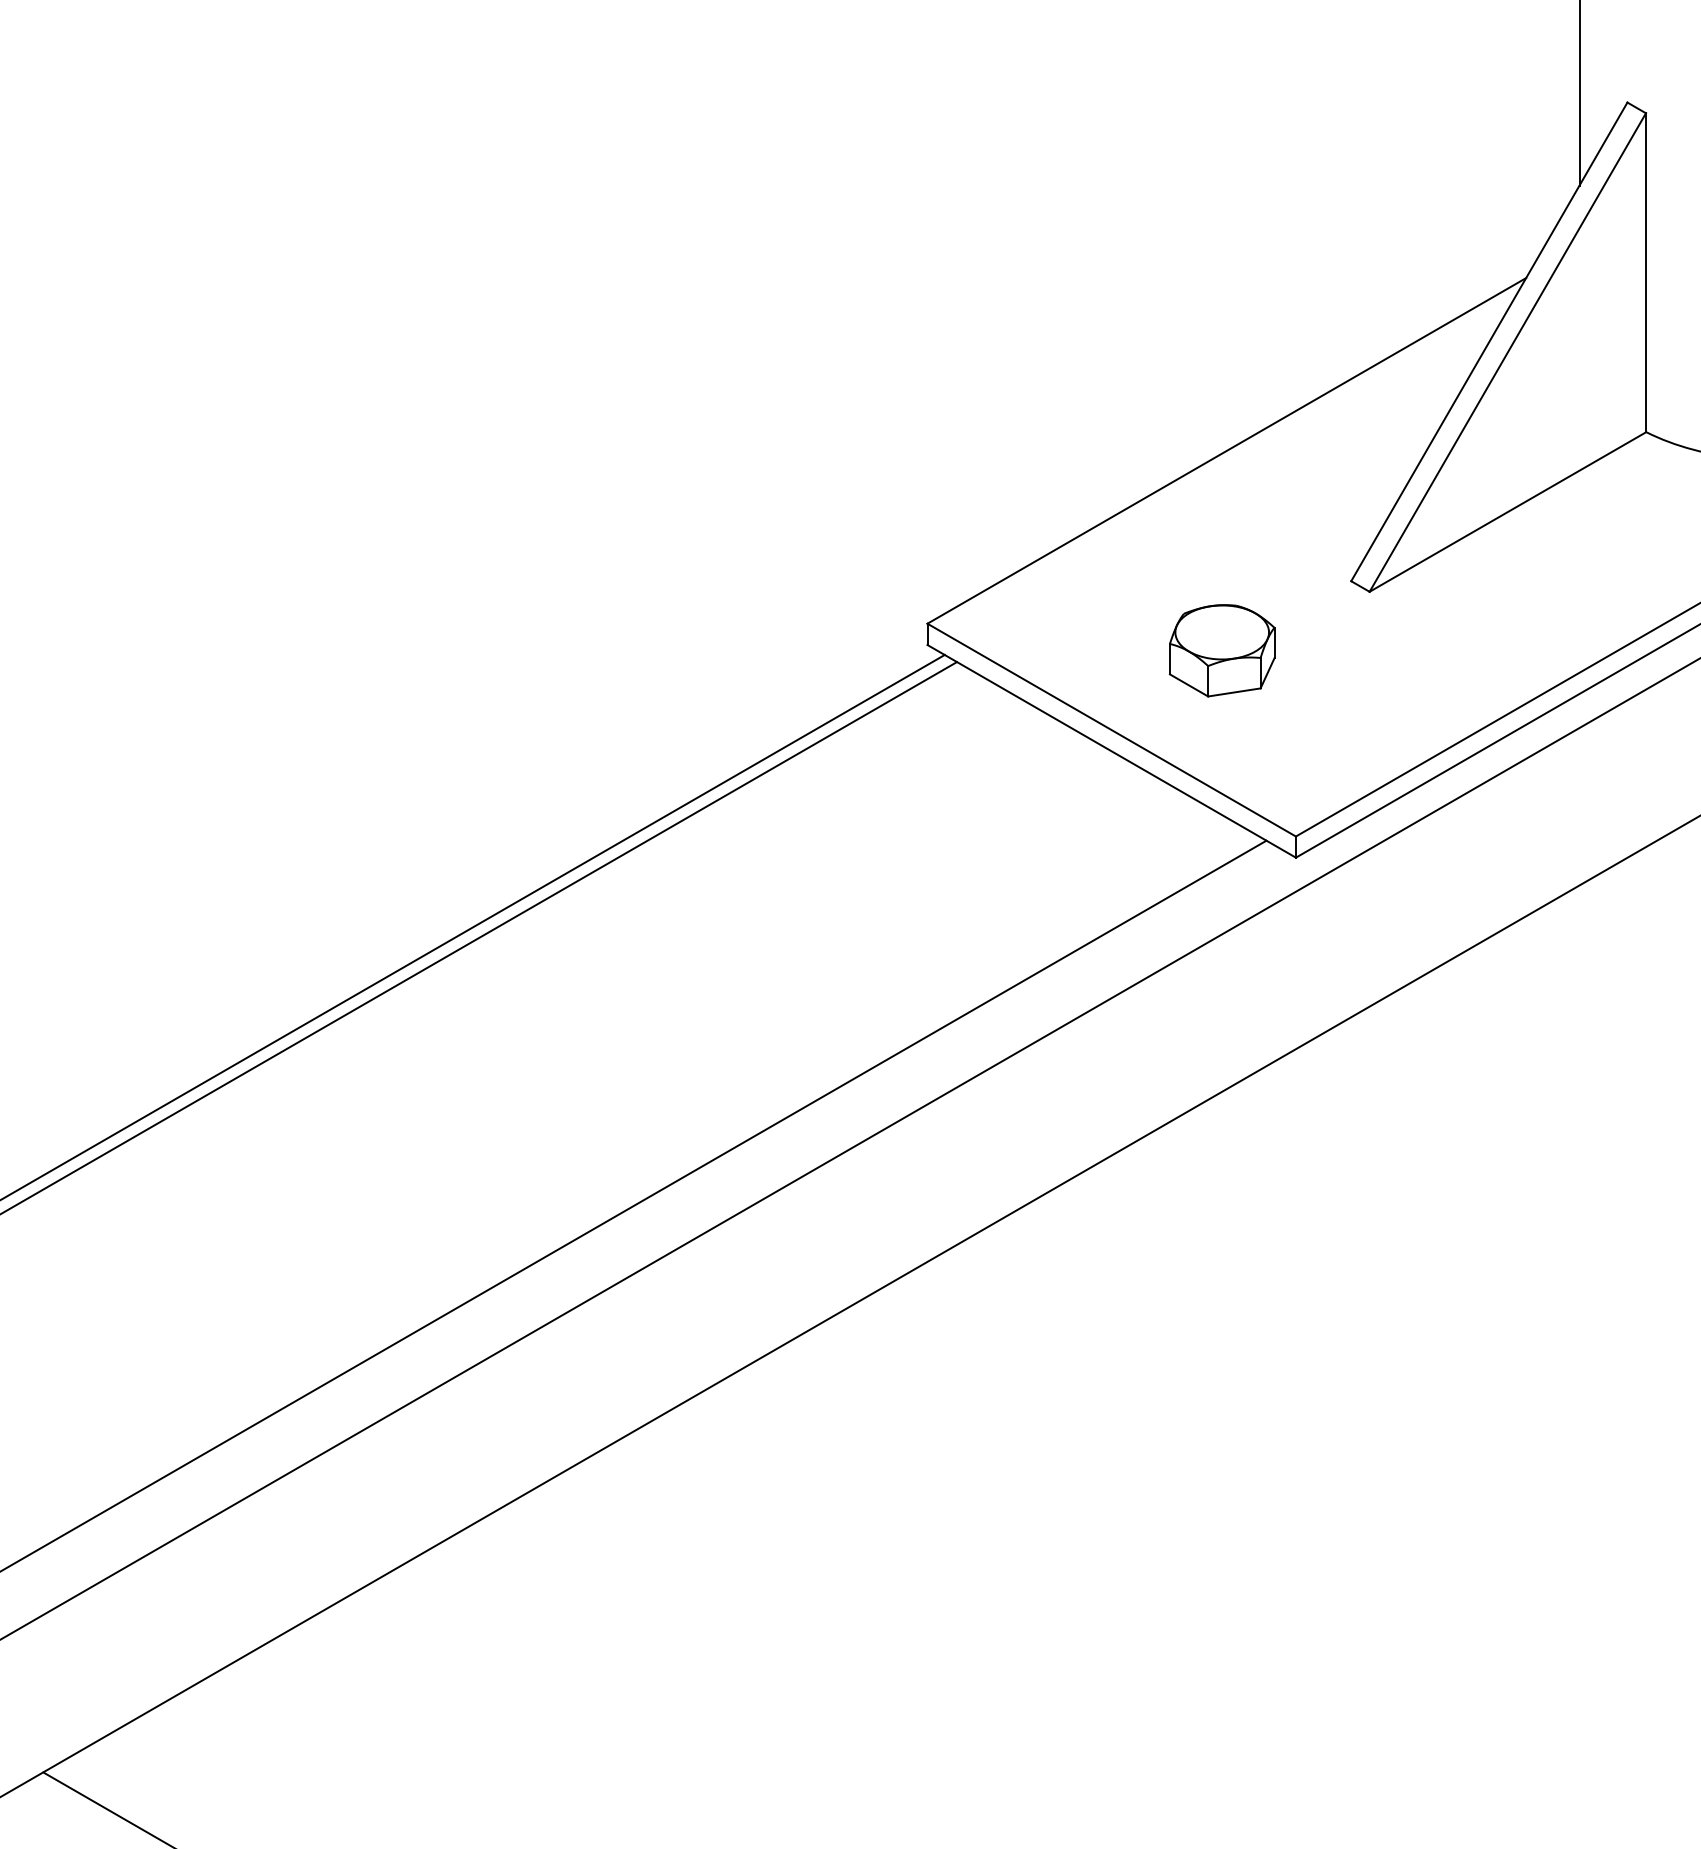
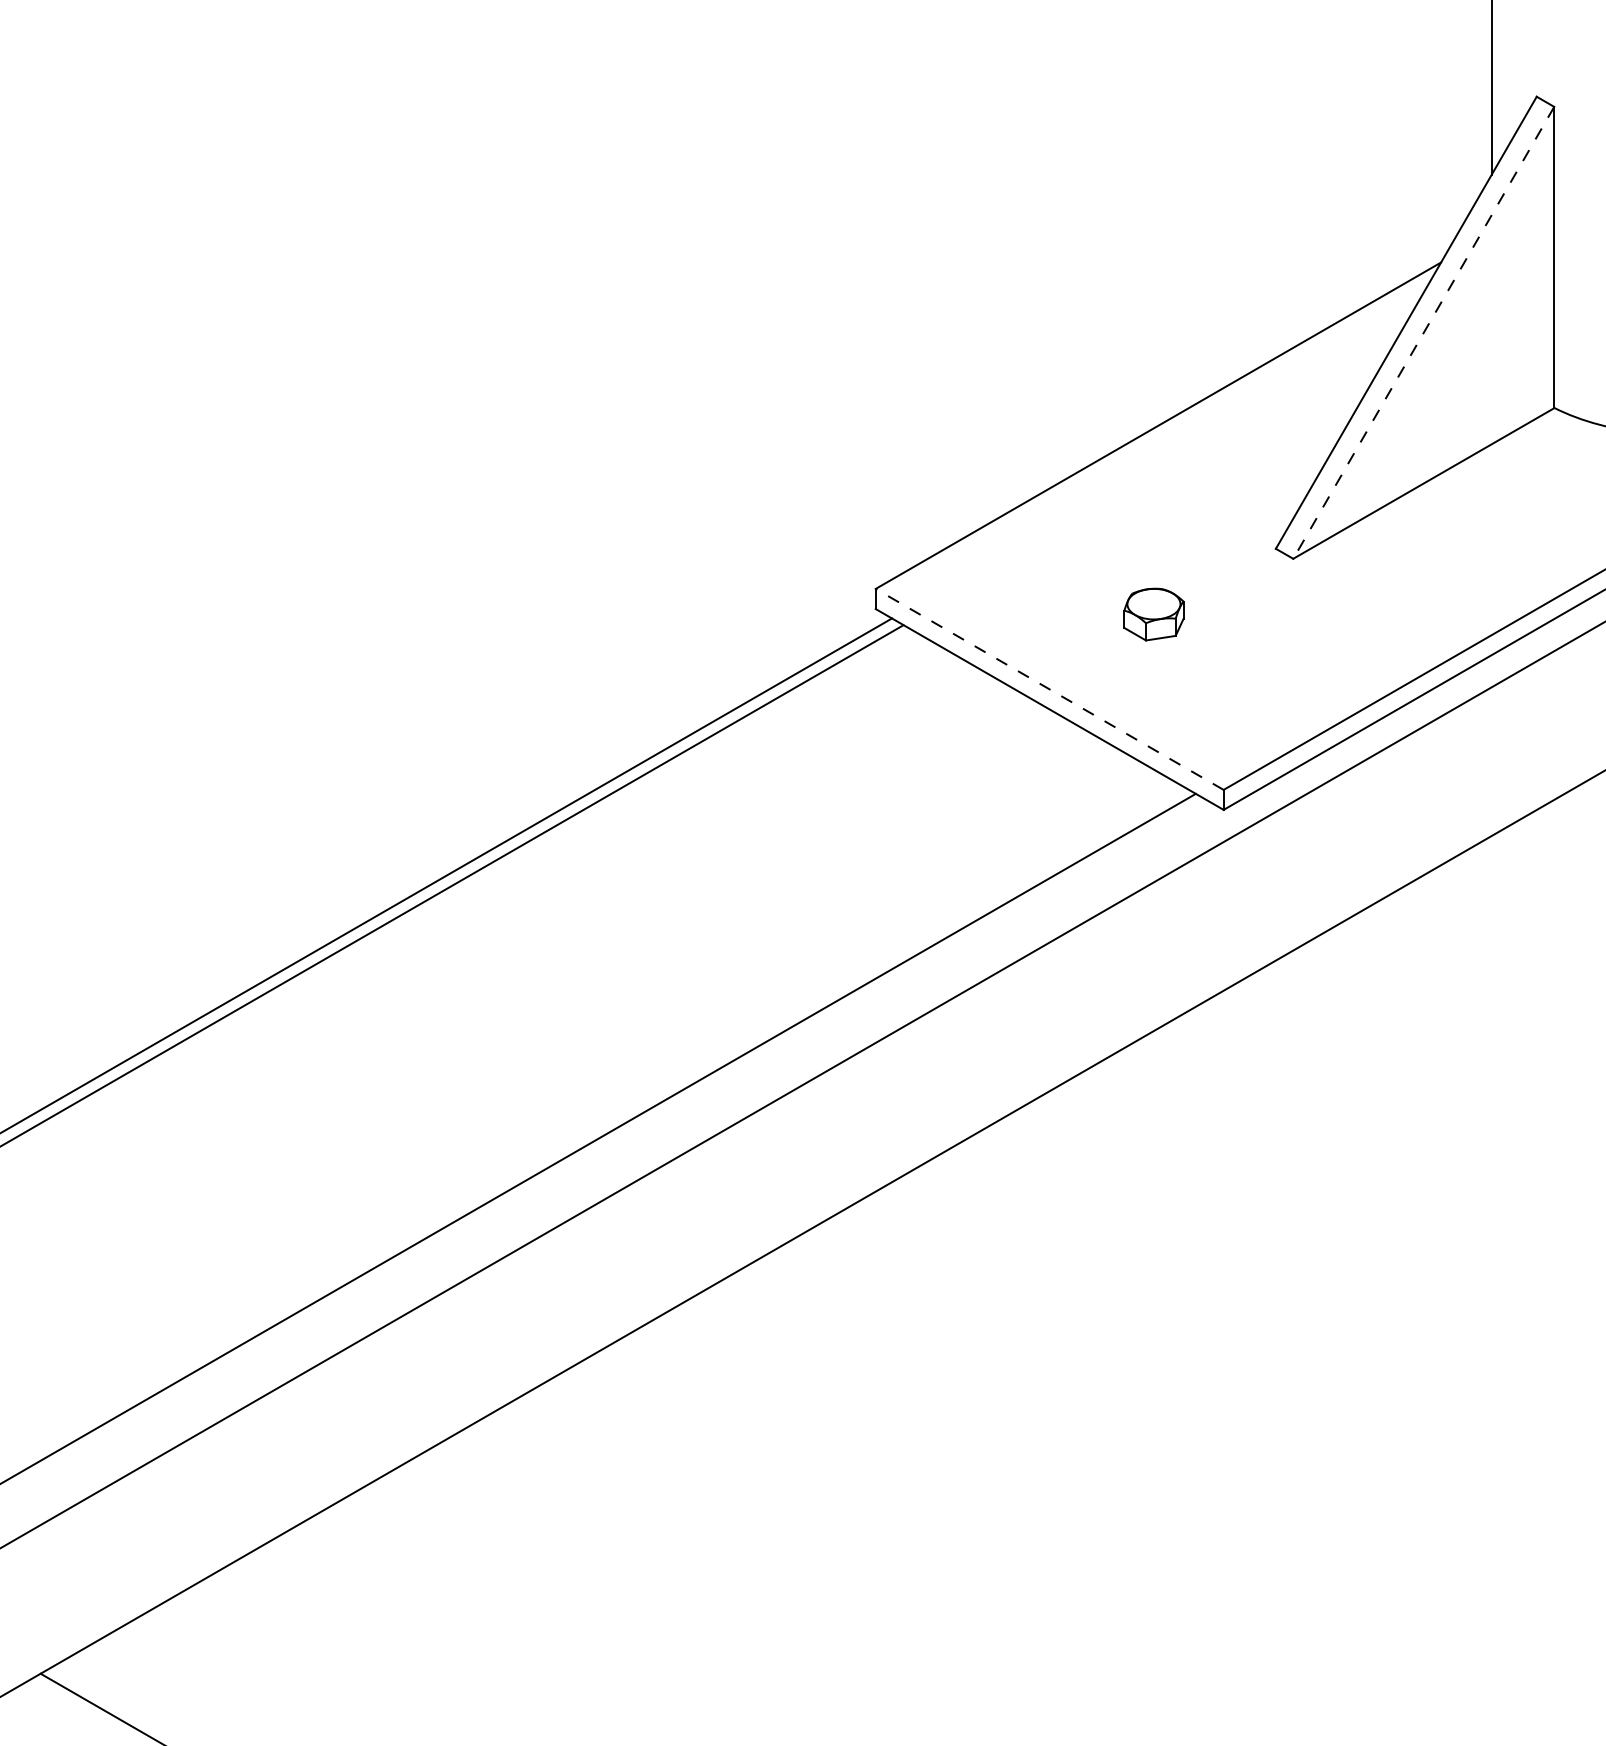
line: (1507, 352) -> (1423, 332), solid -> dashed
part: (1221, 650) -> (1153, 614), size x0.6
line: (1111, 730) -> (1049, 689), solid -> dashed

